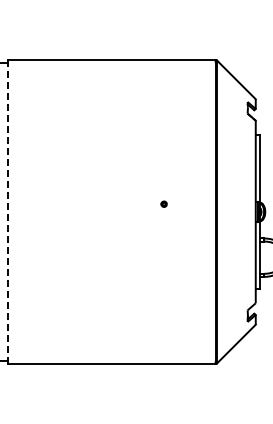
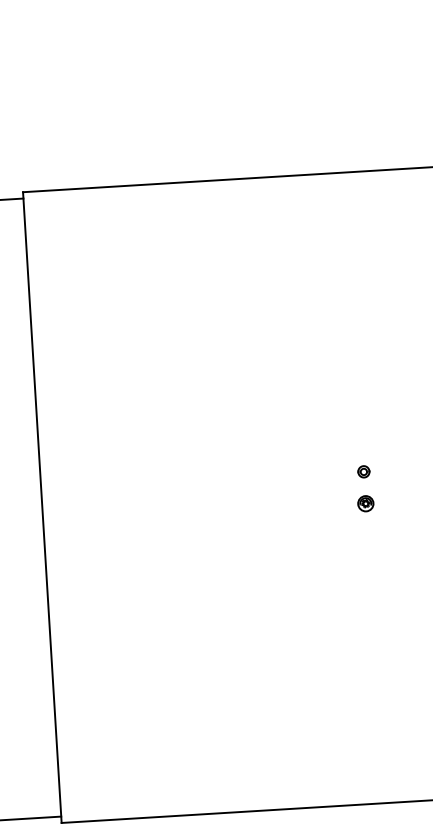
line: (8, 211) -> (42, 506), dashed -> solid
part: (163, 219) -> (364, 503), added

